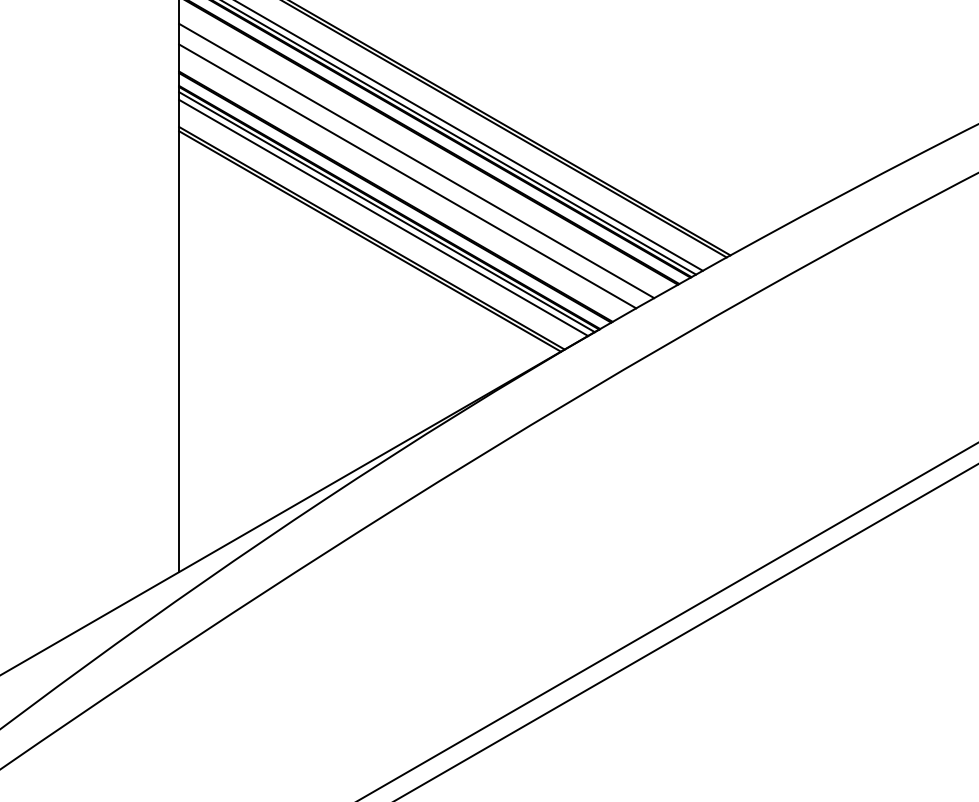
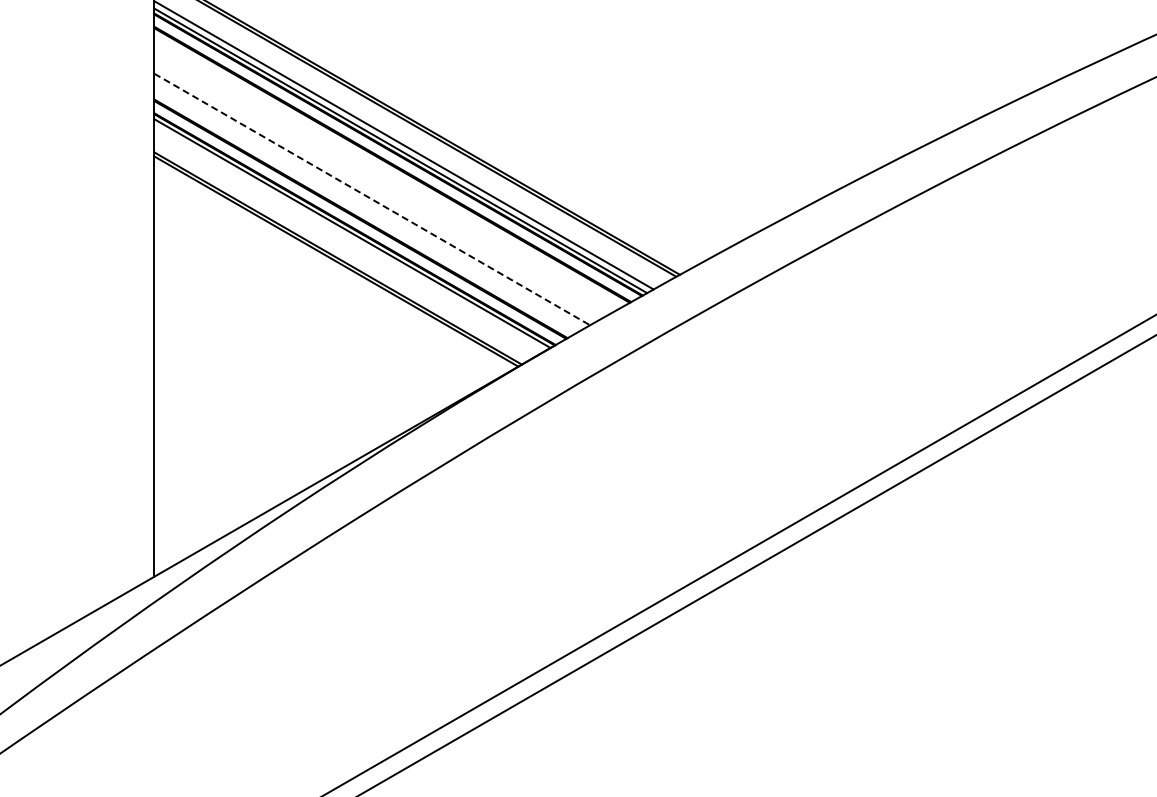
line: (416, 160) -> (380, 184), removed
line: (408, 176) -> (372, 199), solid -> dashed
line: (383, 217) -> (349, 238), removed

